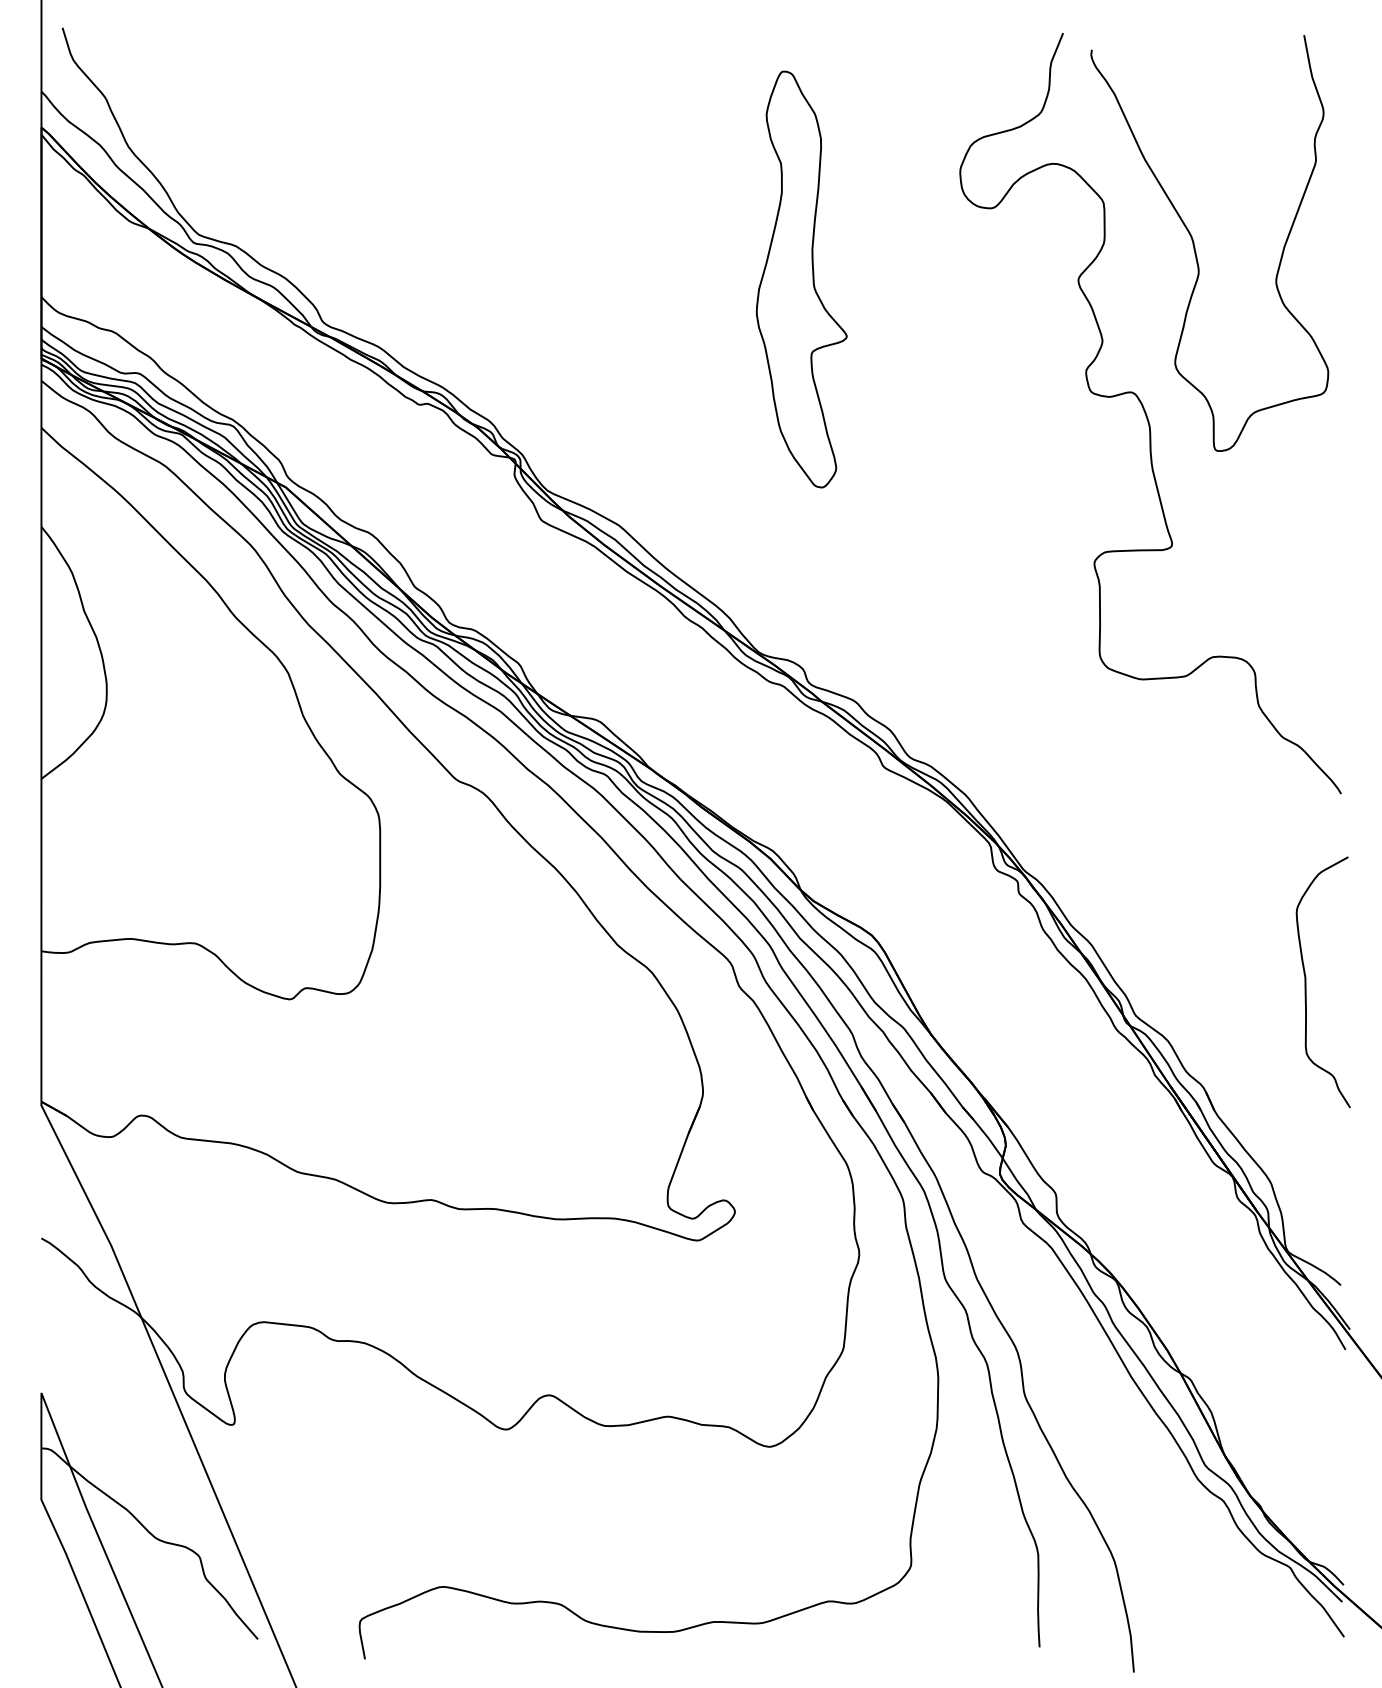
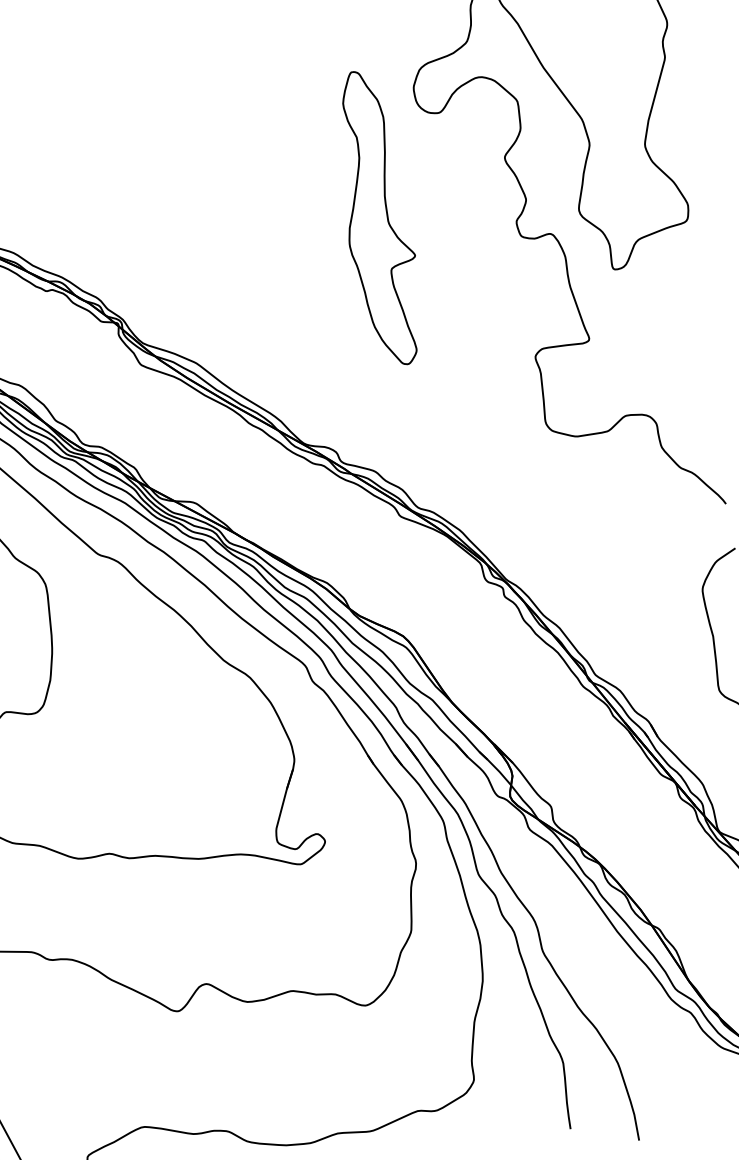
part: (801, 279) -> (379, 218), moved

